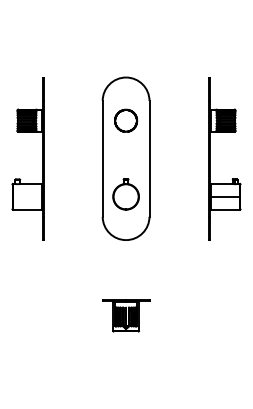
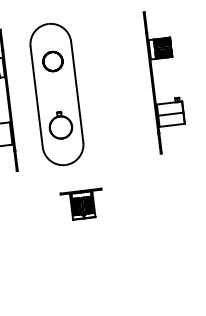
part: (125, 158) -> (56, 94), moved
part: (126, 315) -> (82, 204), moved

